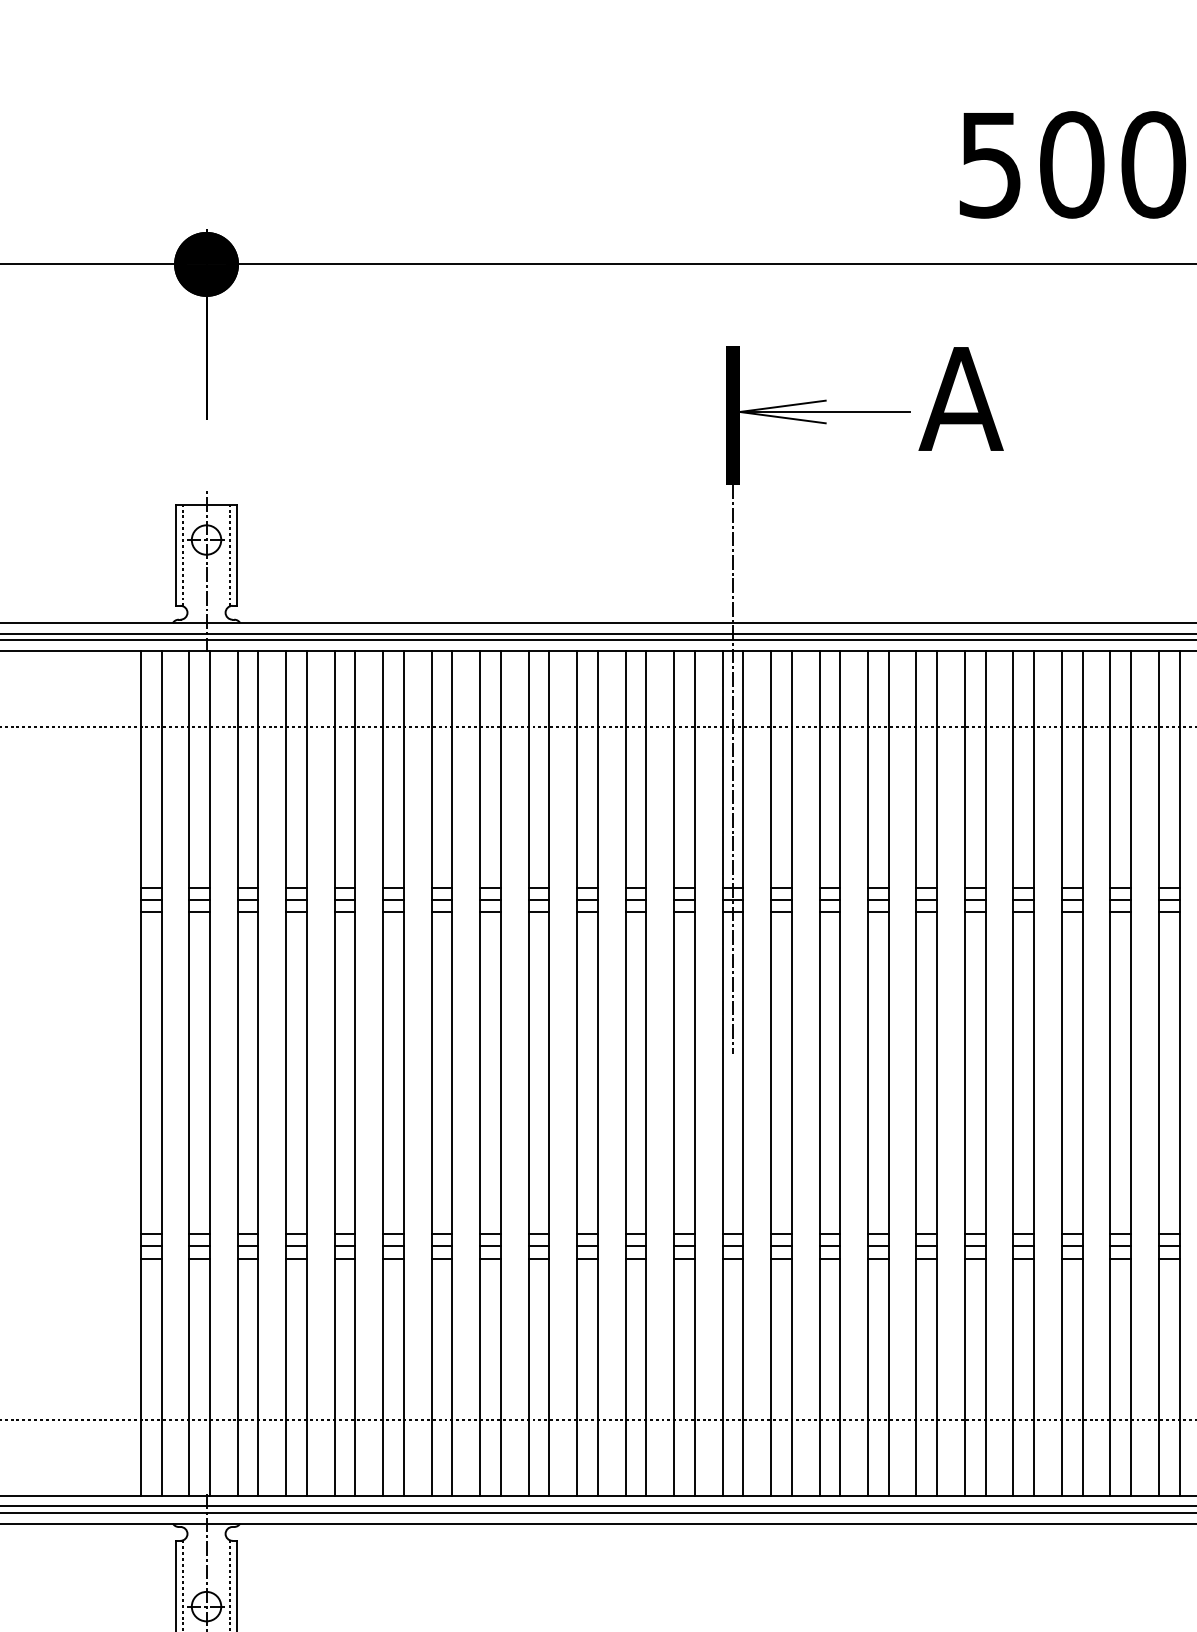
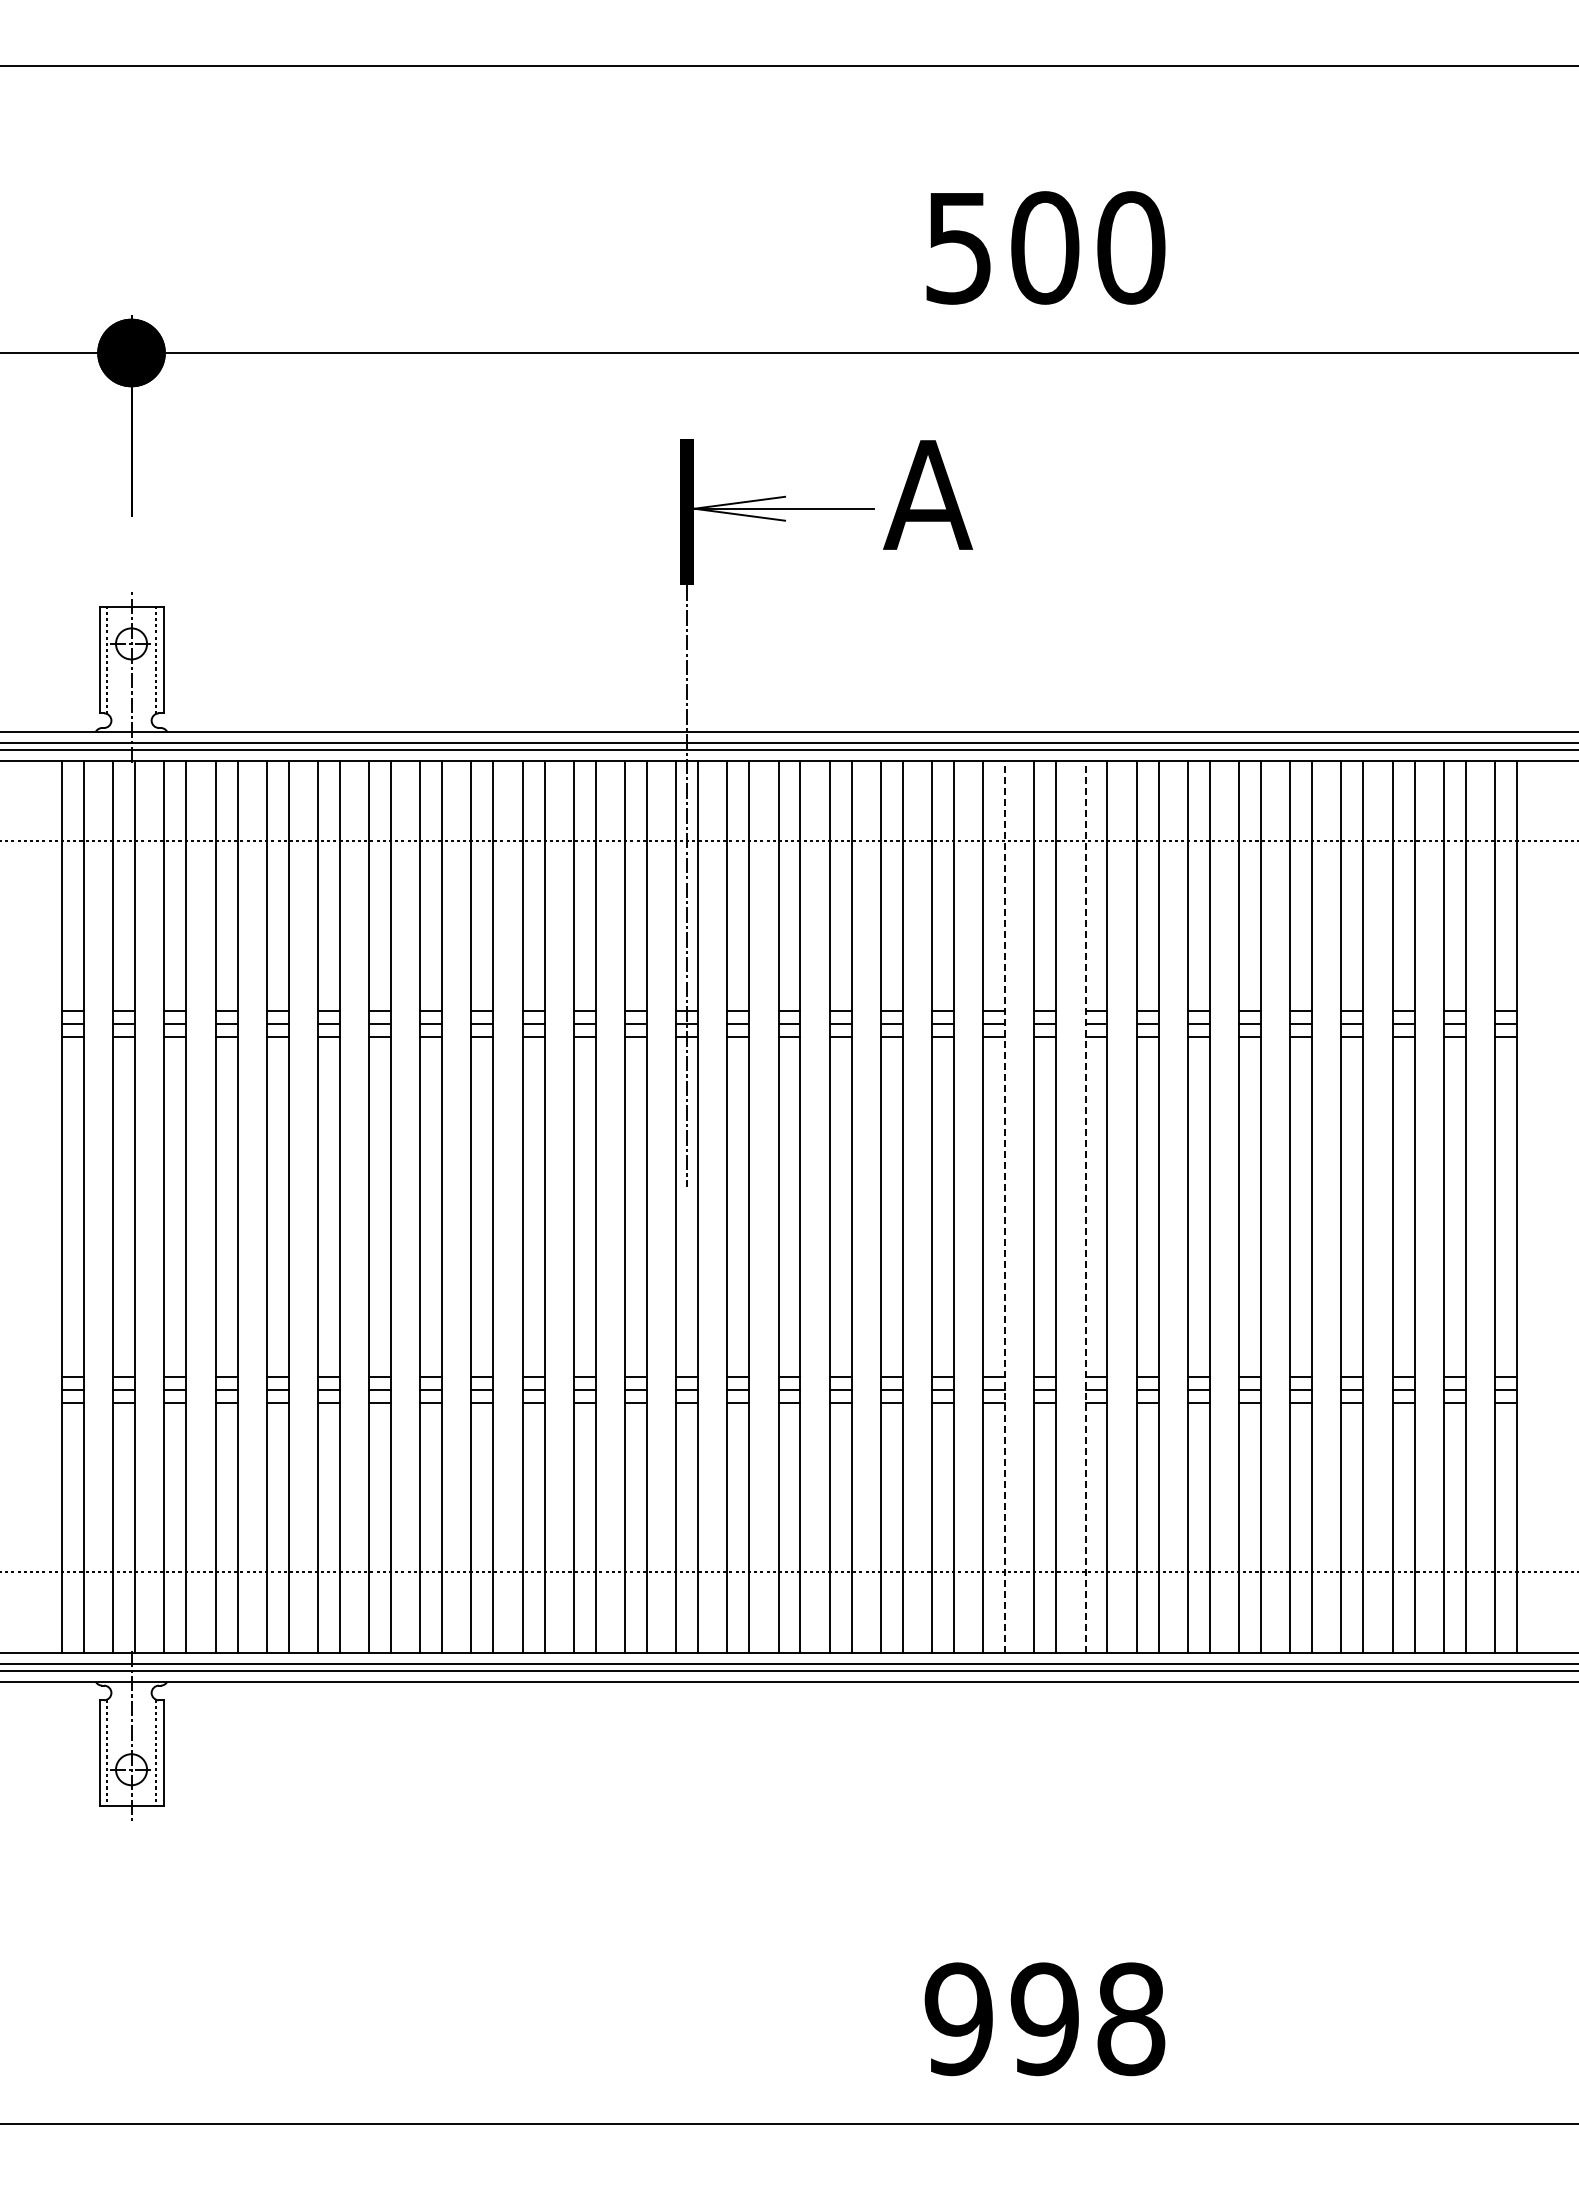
line: (1034, 1073) -> (1005, 1206), solid -> dashed
line: (1110, 1073) -> (1085, 1206), solid -> dashed

